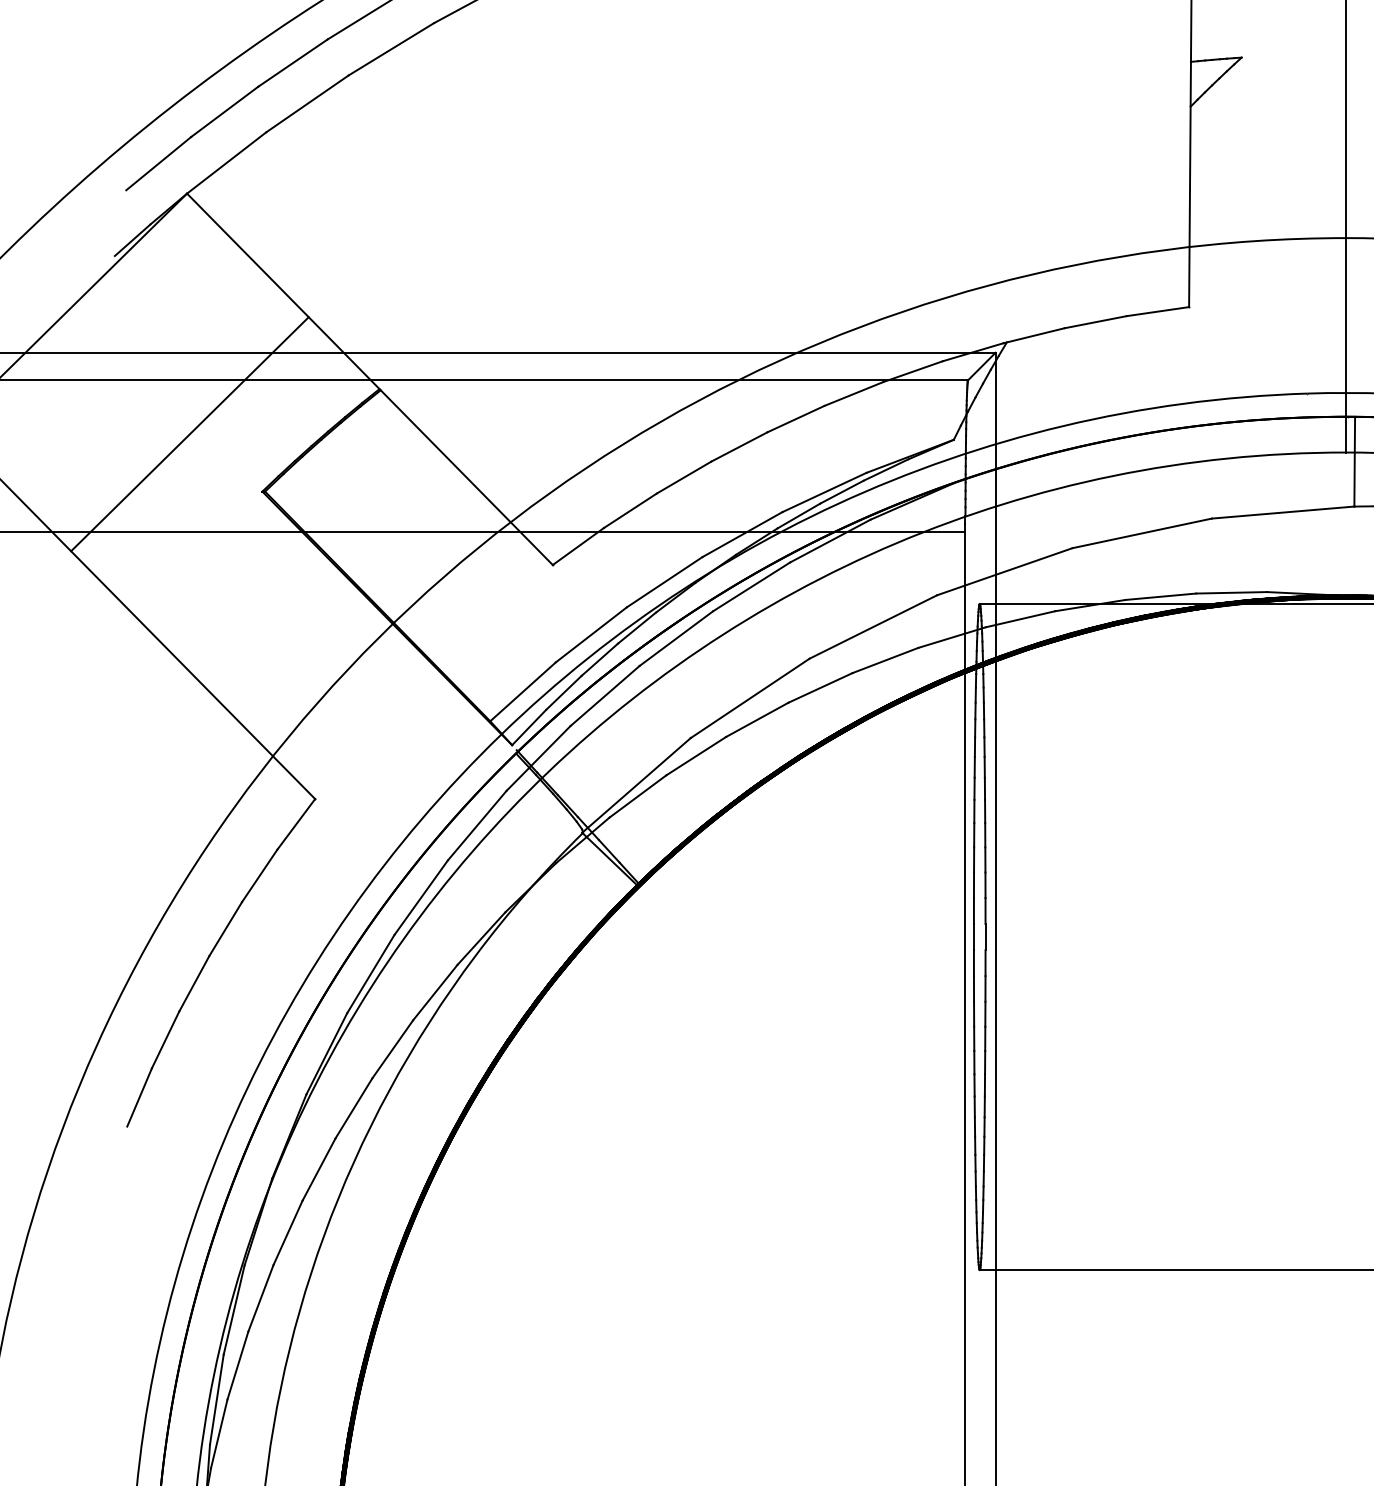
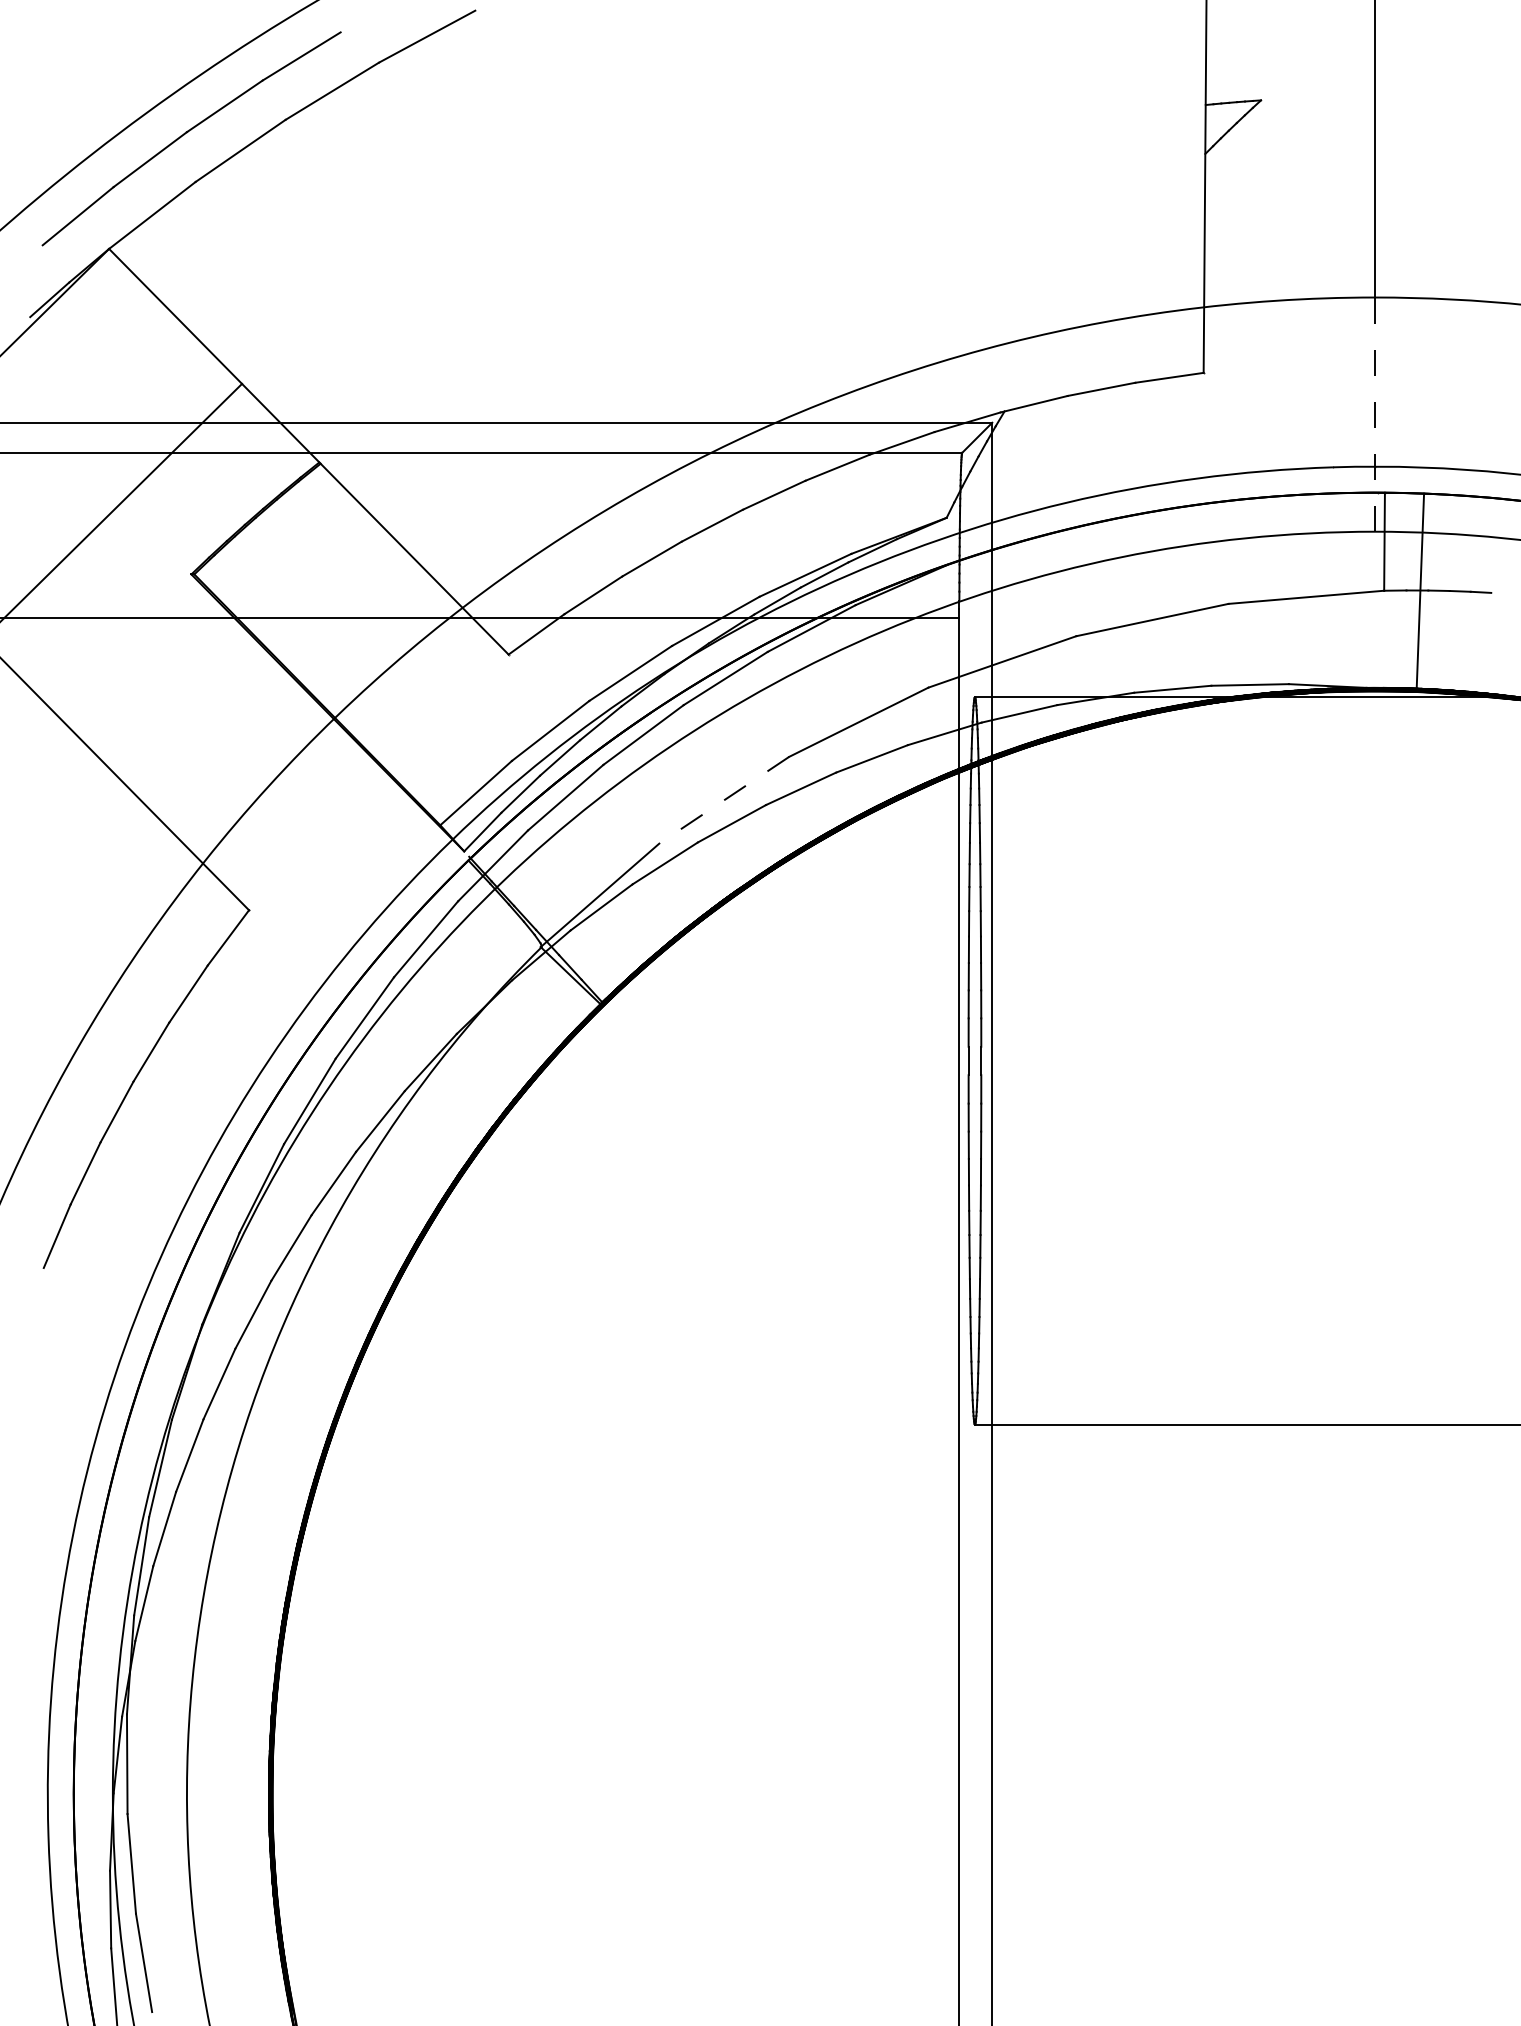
line: (1346, 345) -> (1375, 414), solid -> dashed
line: (749, 698) -> (723, 800), solid -> dashed

